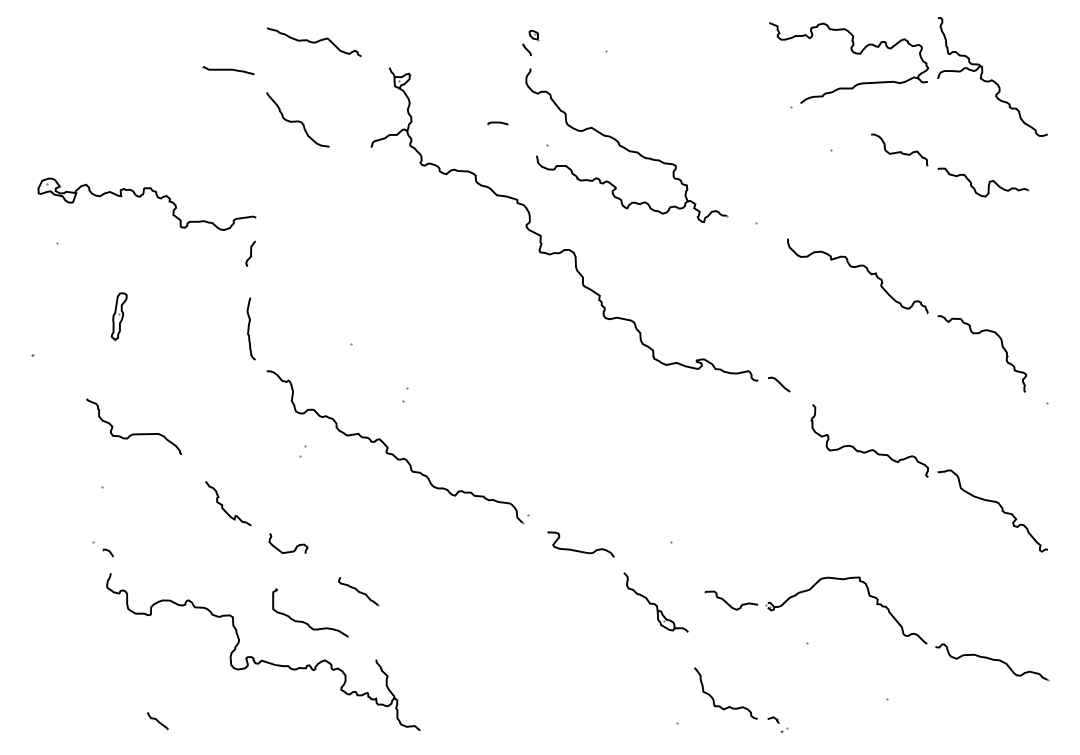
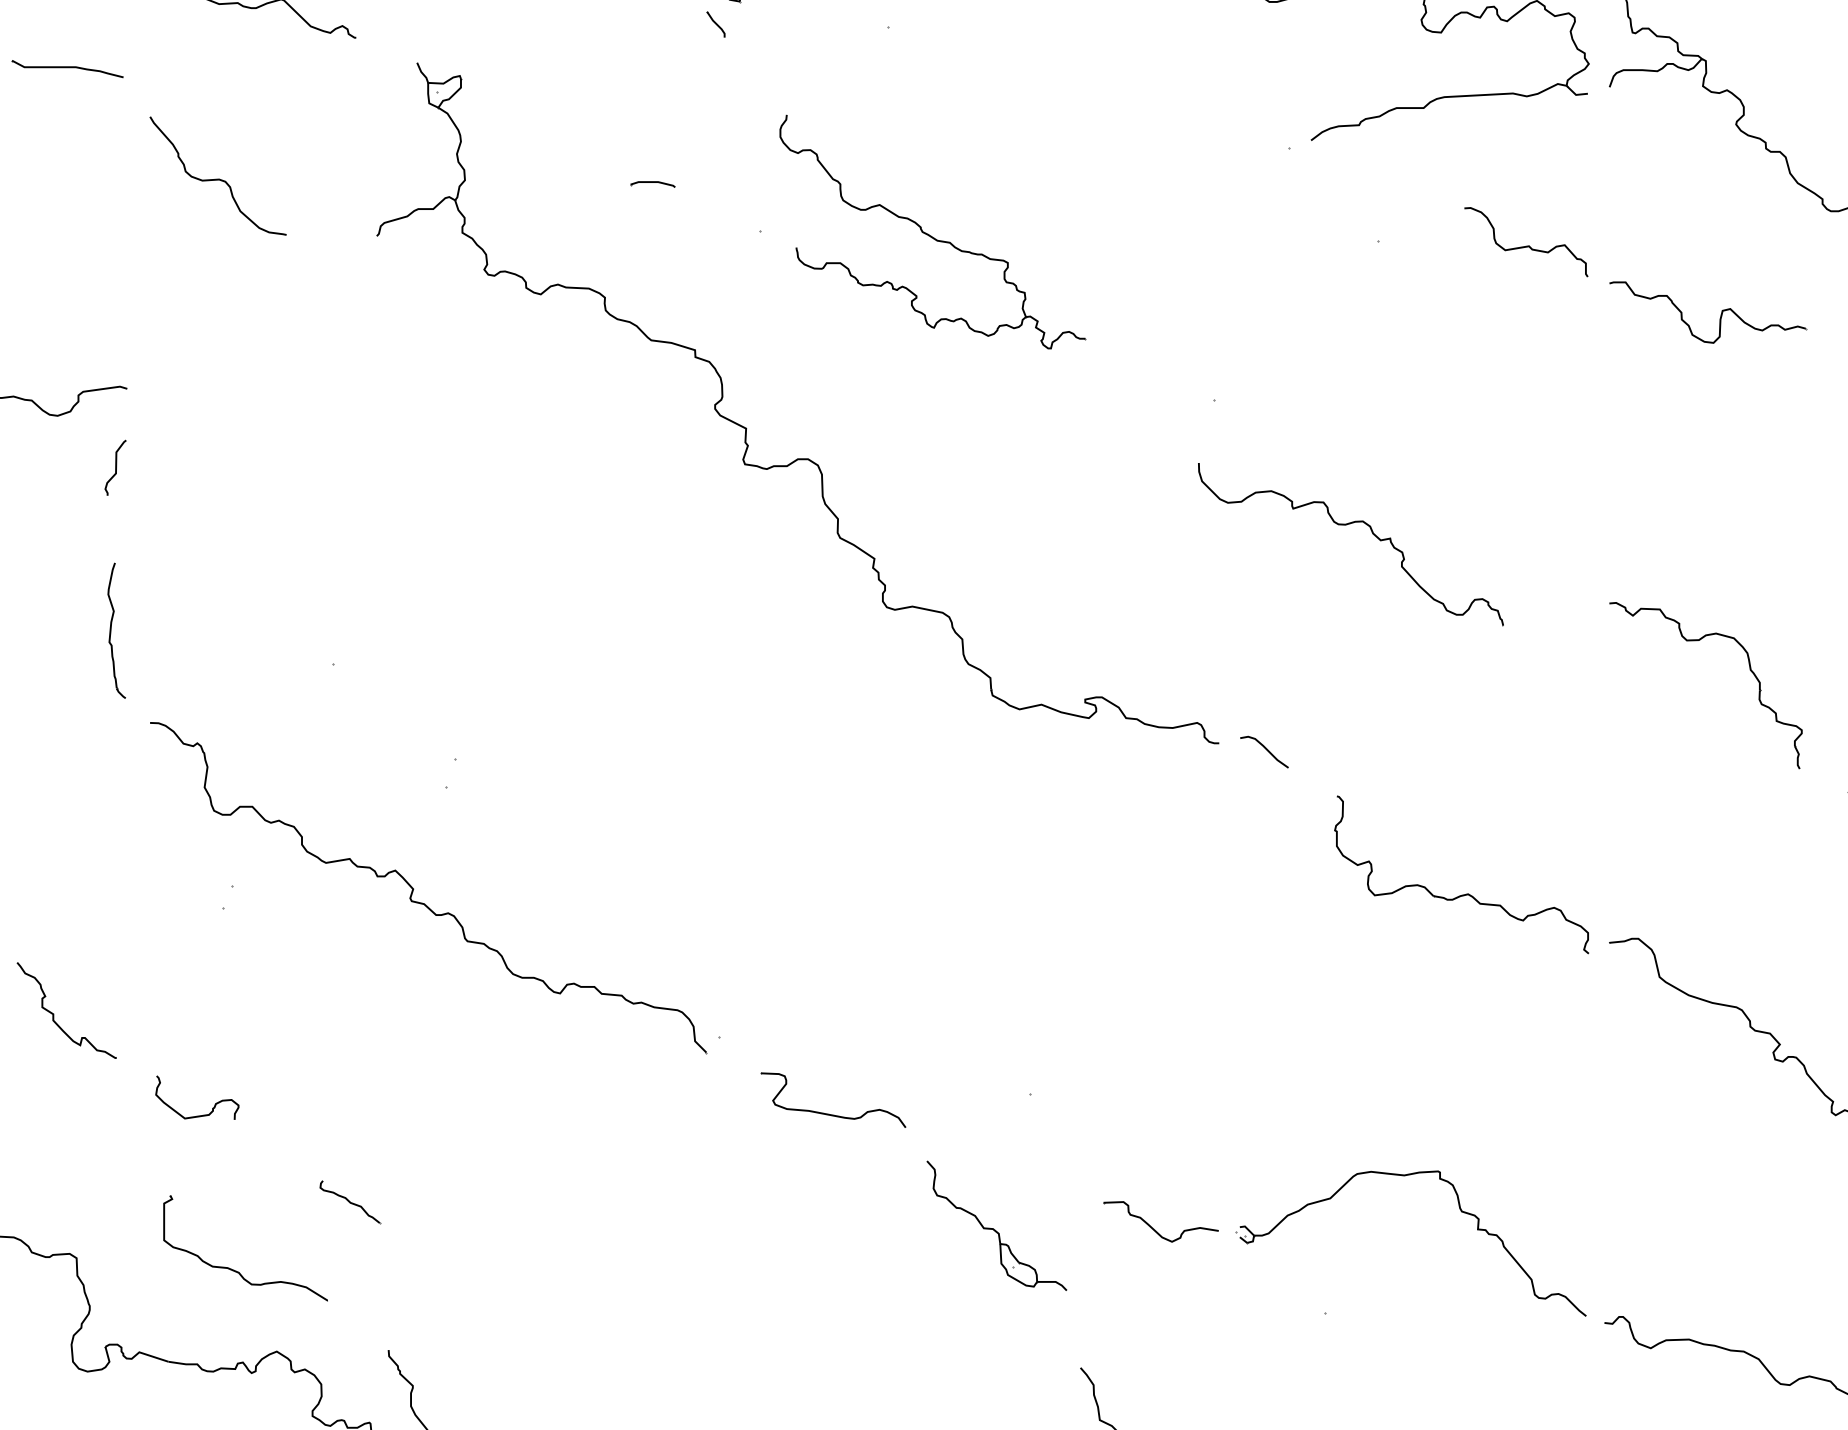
part: (626, 145) -> (932, 232), size x0.7
curve: (857, 267) -> (1350, 525), moved
part: (358, 591) -> (349, 1201), size x0.7

